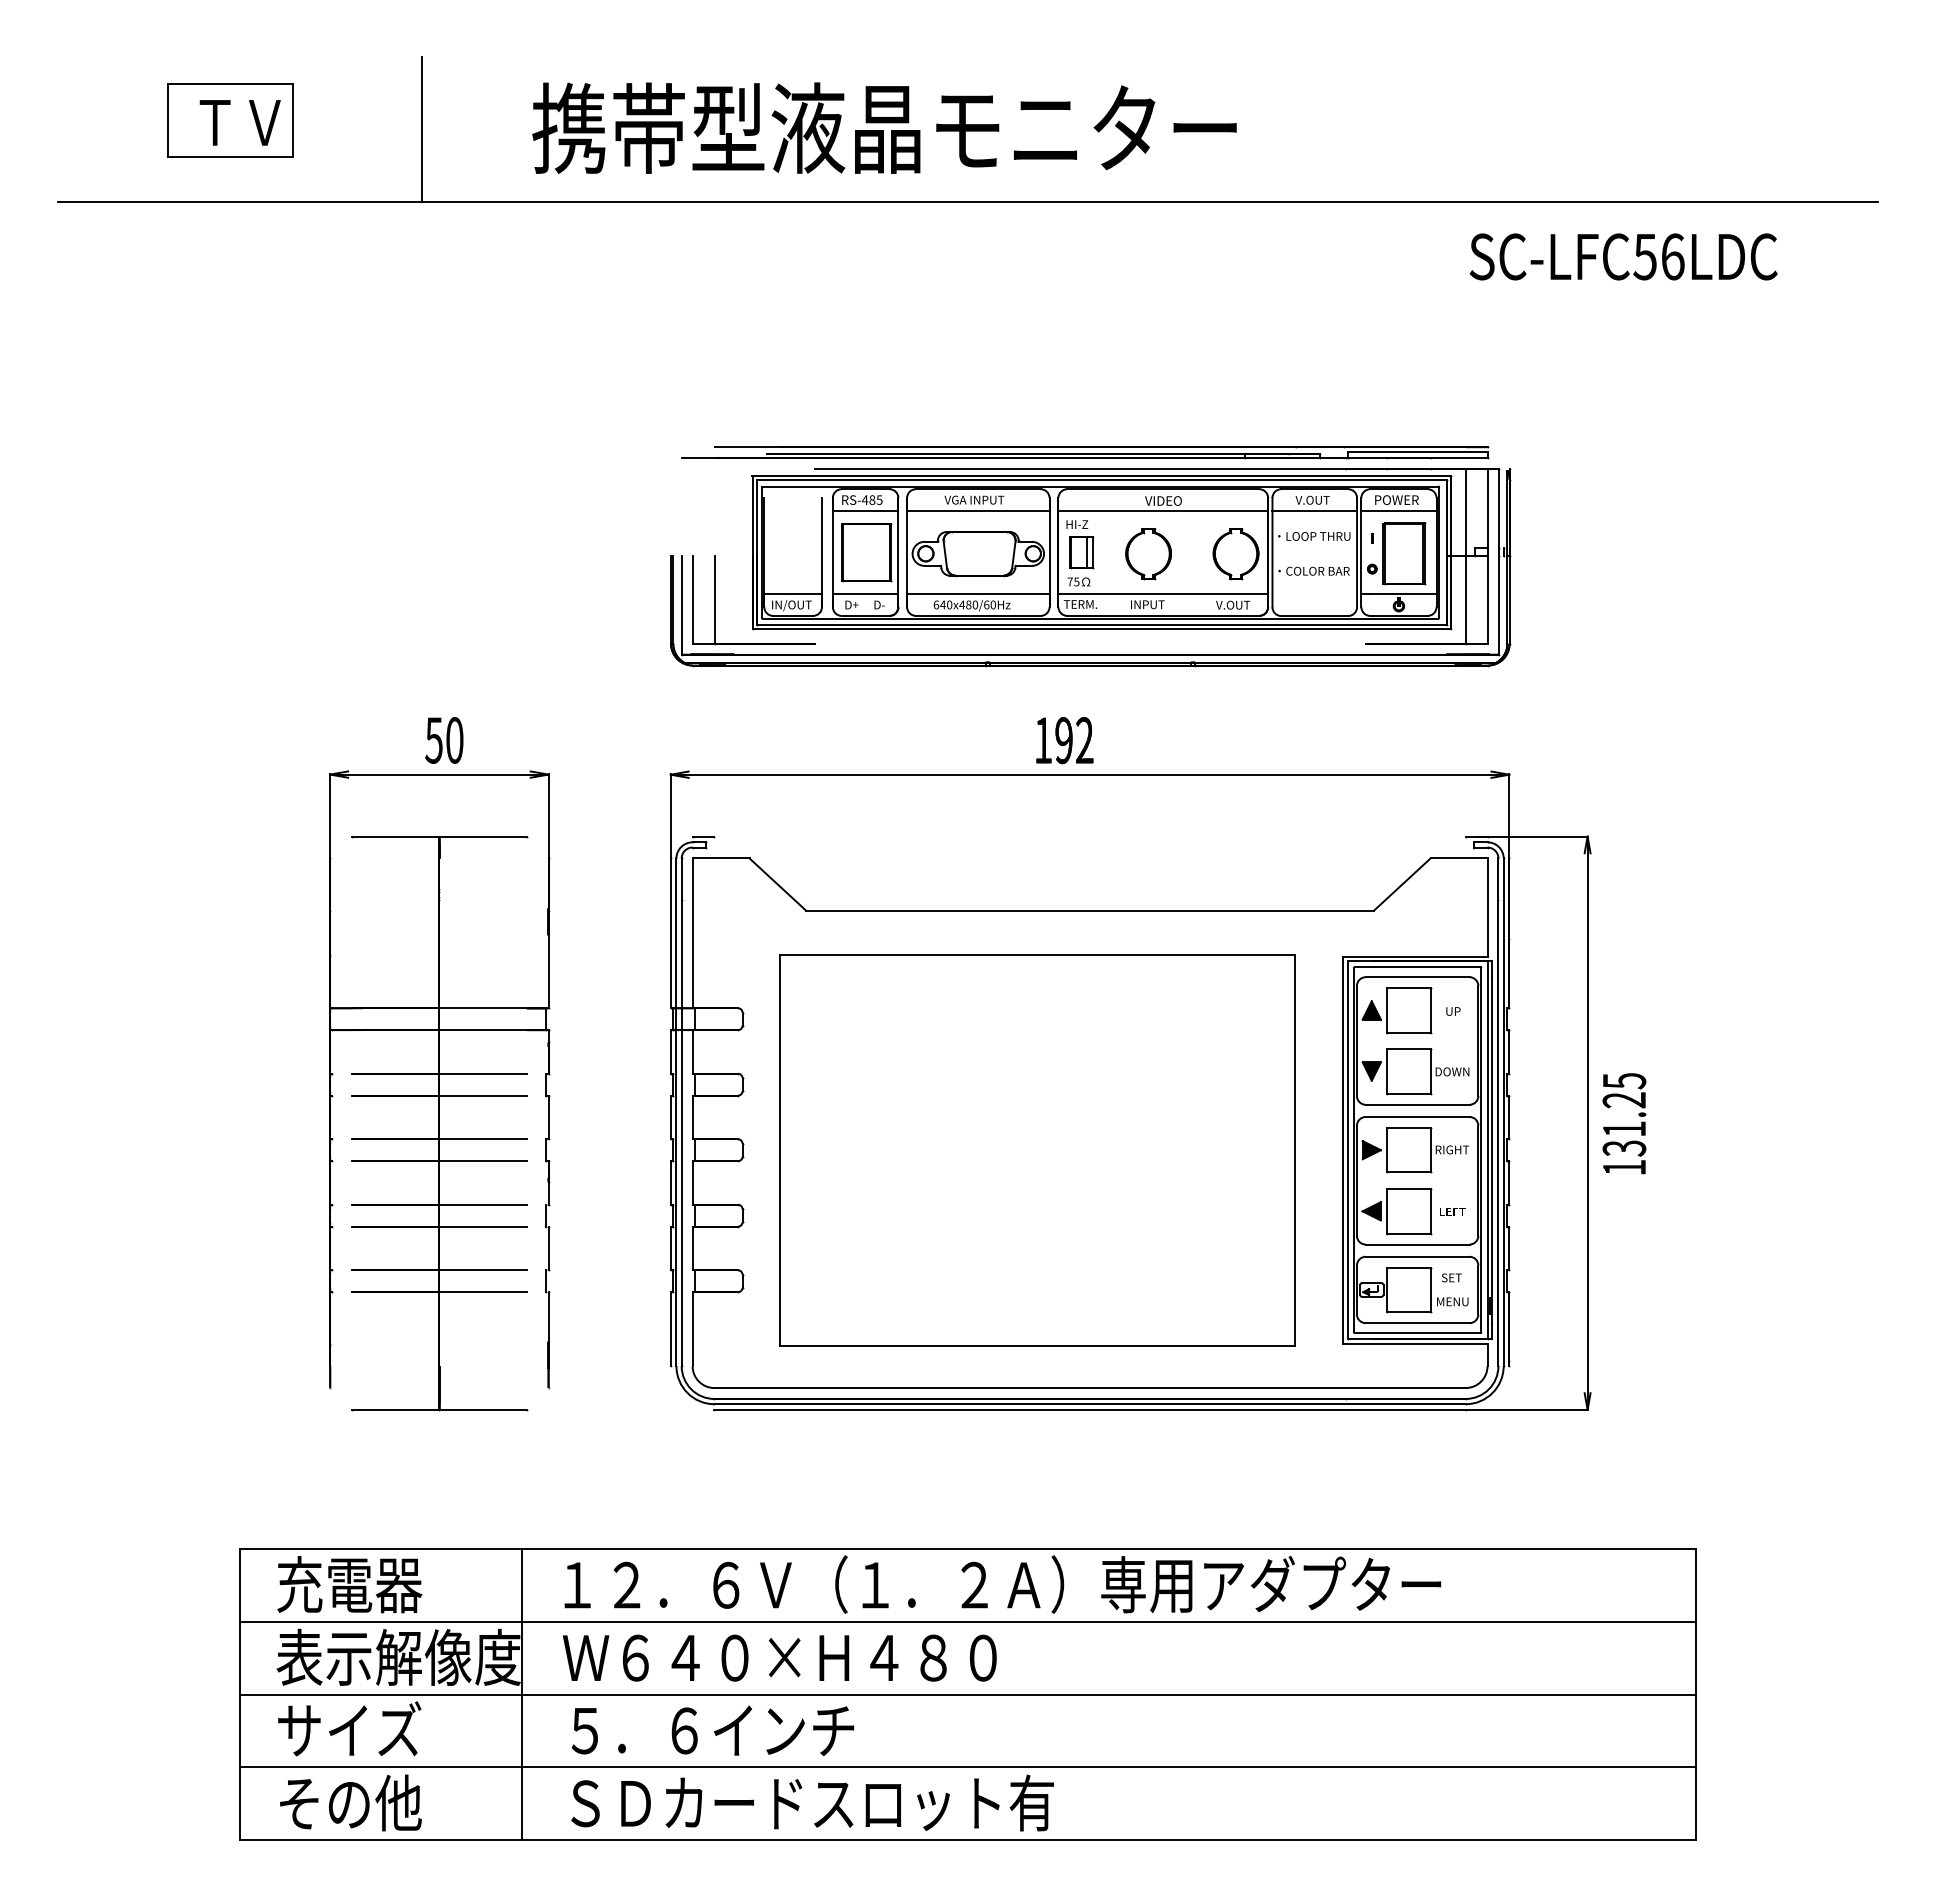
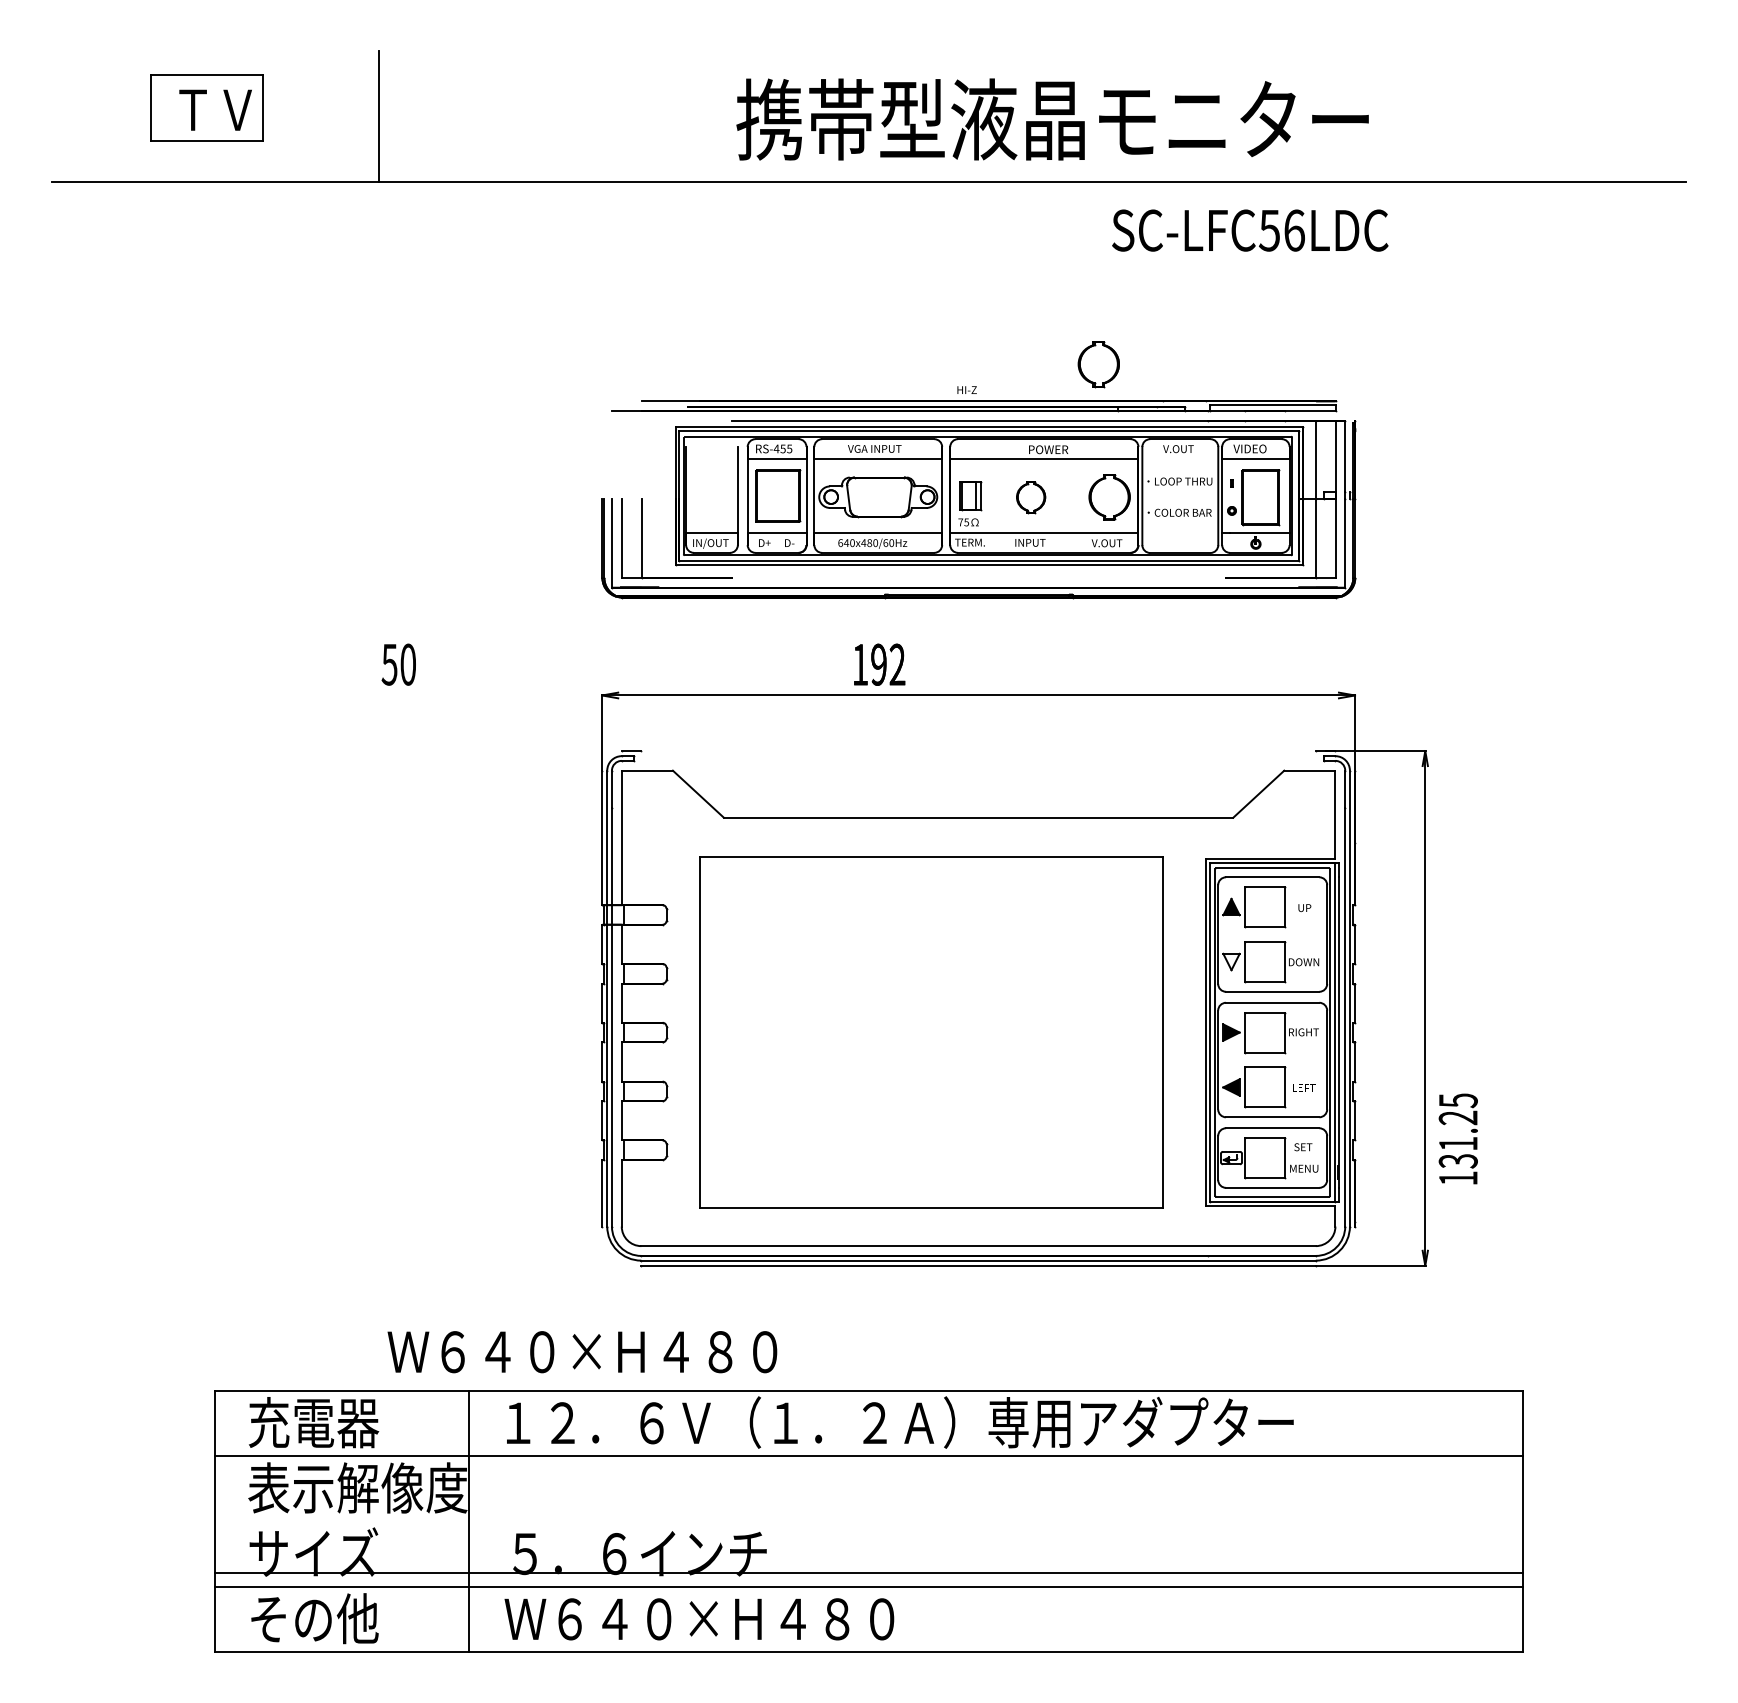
text: (884, 127) -> (1052, 118), moved
text: (1623, 256) -> (1250, 230), moved
part: (1223, 406) -> (1098, 364), added
text: (872, 499) -> (783, 448), RS-485 -> RS-455
text: (1167, 500) -> (1048, 449), VIDEO -> POWER
text: (1396, 500) -> (1253, 449), POWER -> VIDEO
line: (1314, 511) -> (1180, 459), removed
text: (1077, 524) -> (967, 390), moved
part: (1148, 554) -> (1031, 497), size x0.7
text: (1064, 740) -> (879, 664), moved
fill: (1371, 1071) -> (1231, 961), removed
part: (439, 1090) -> (394, 978), removed
text: (1624, 1123) -> (1458, 1138), moved
text: (779, 1657) -> (582, 1351), moved
line: (967, 1694) -> (868, 1572), moved
text: (807, 1802) -> (724, 1618), ＳＤカードスロット有 -> Ｗ６４０×Ｈ４８０

